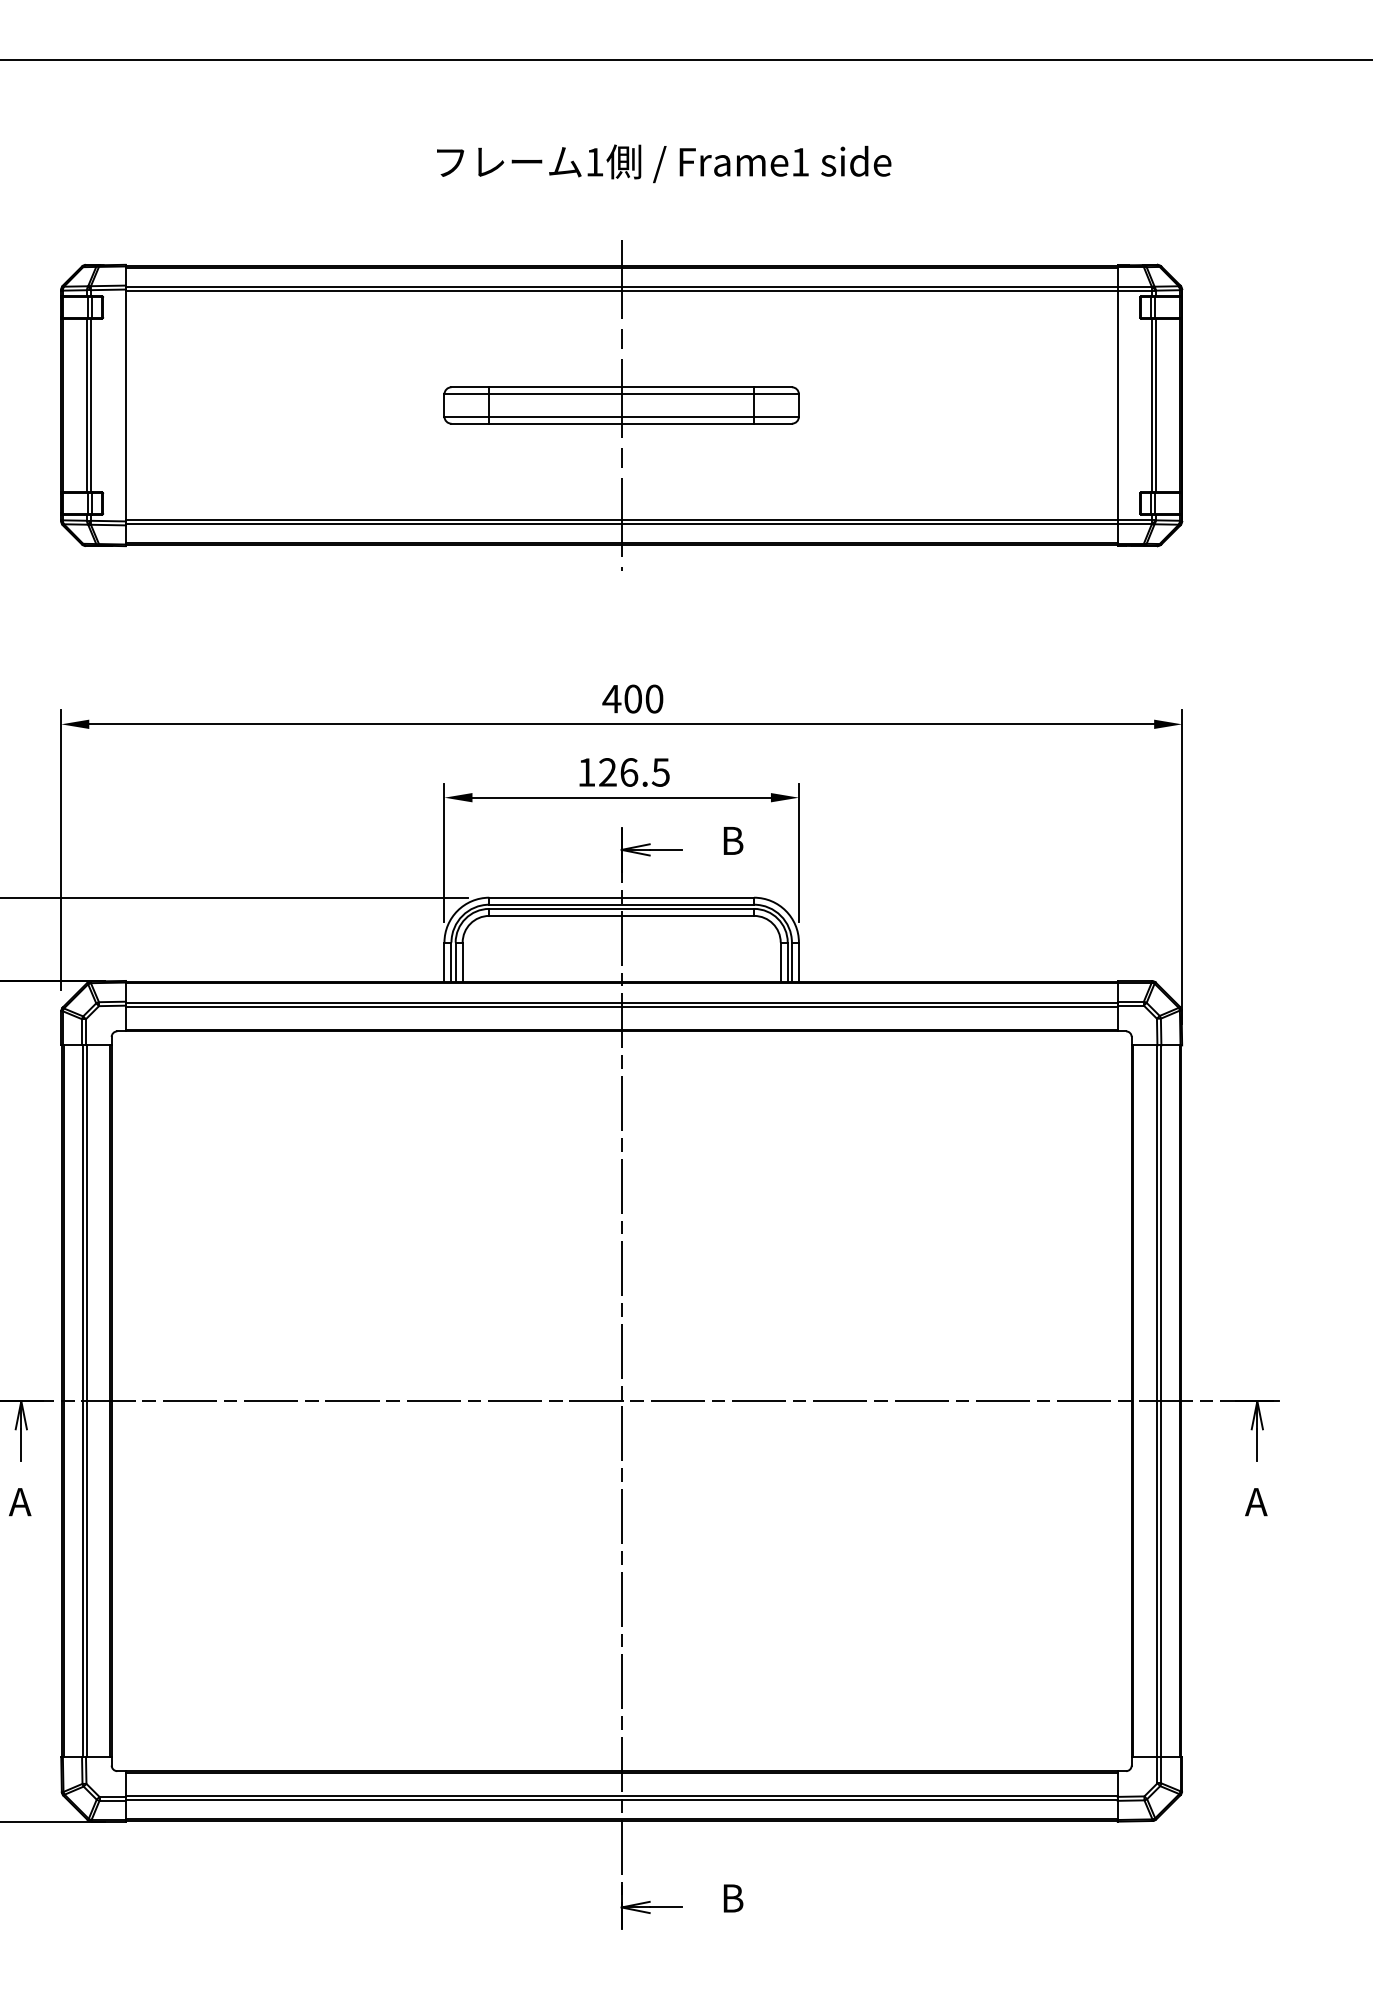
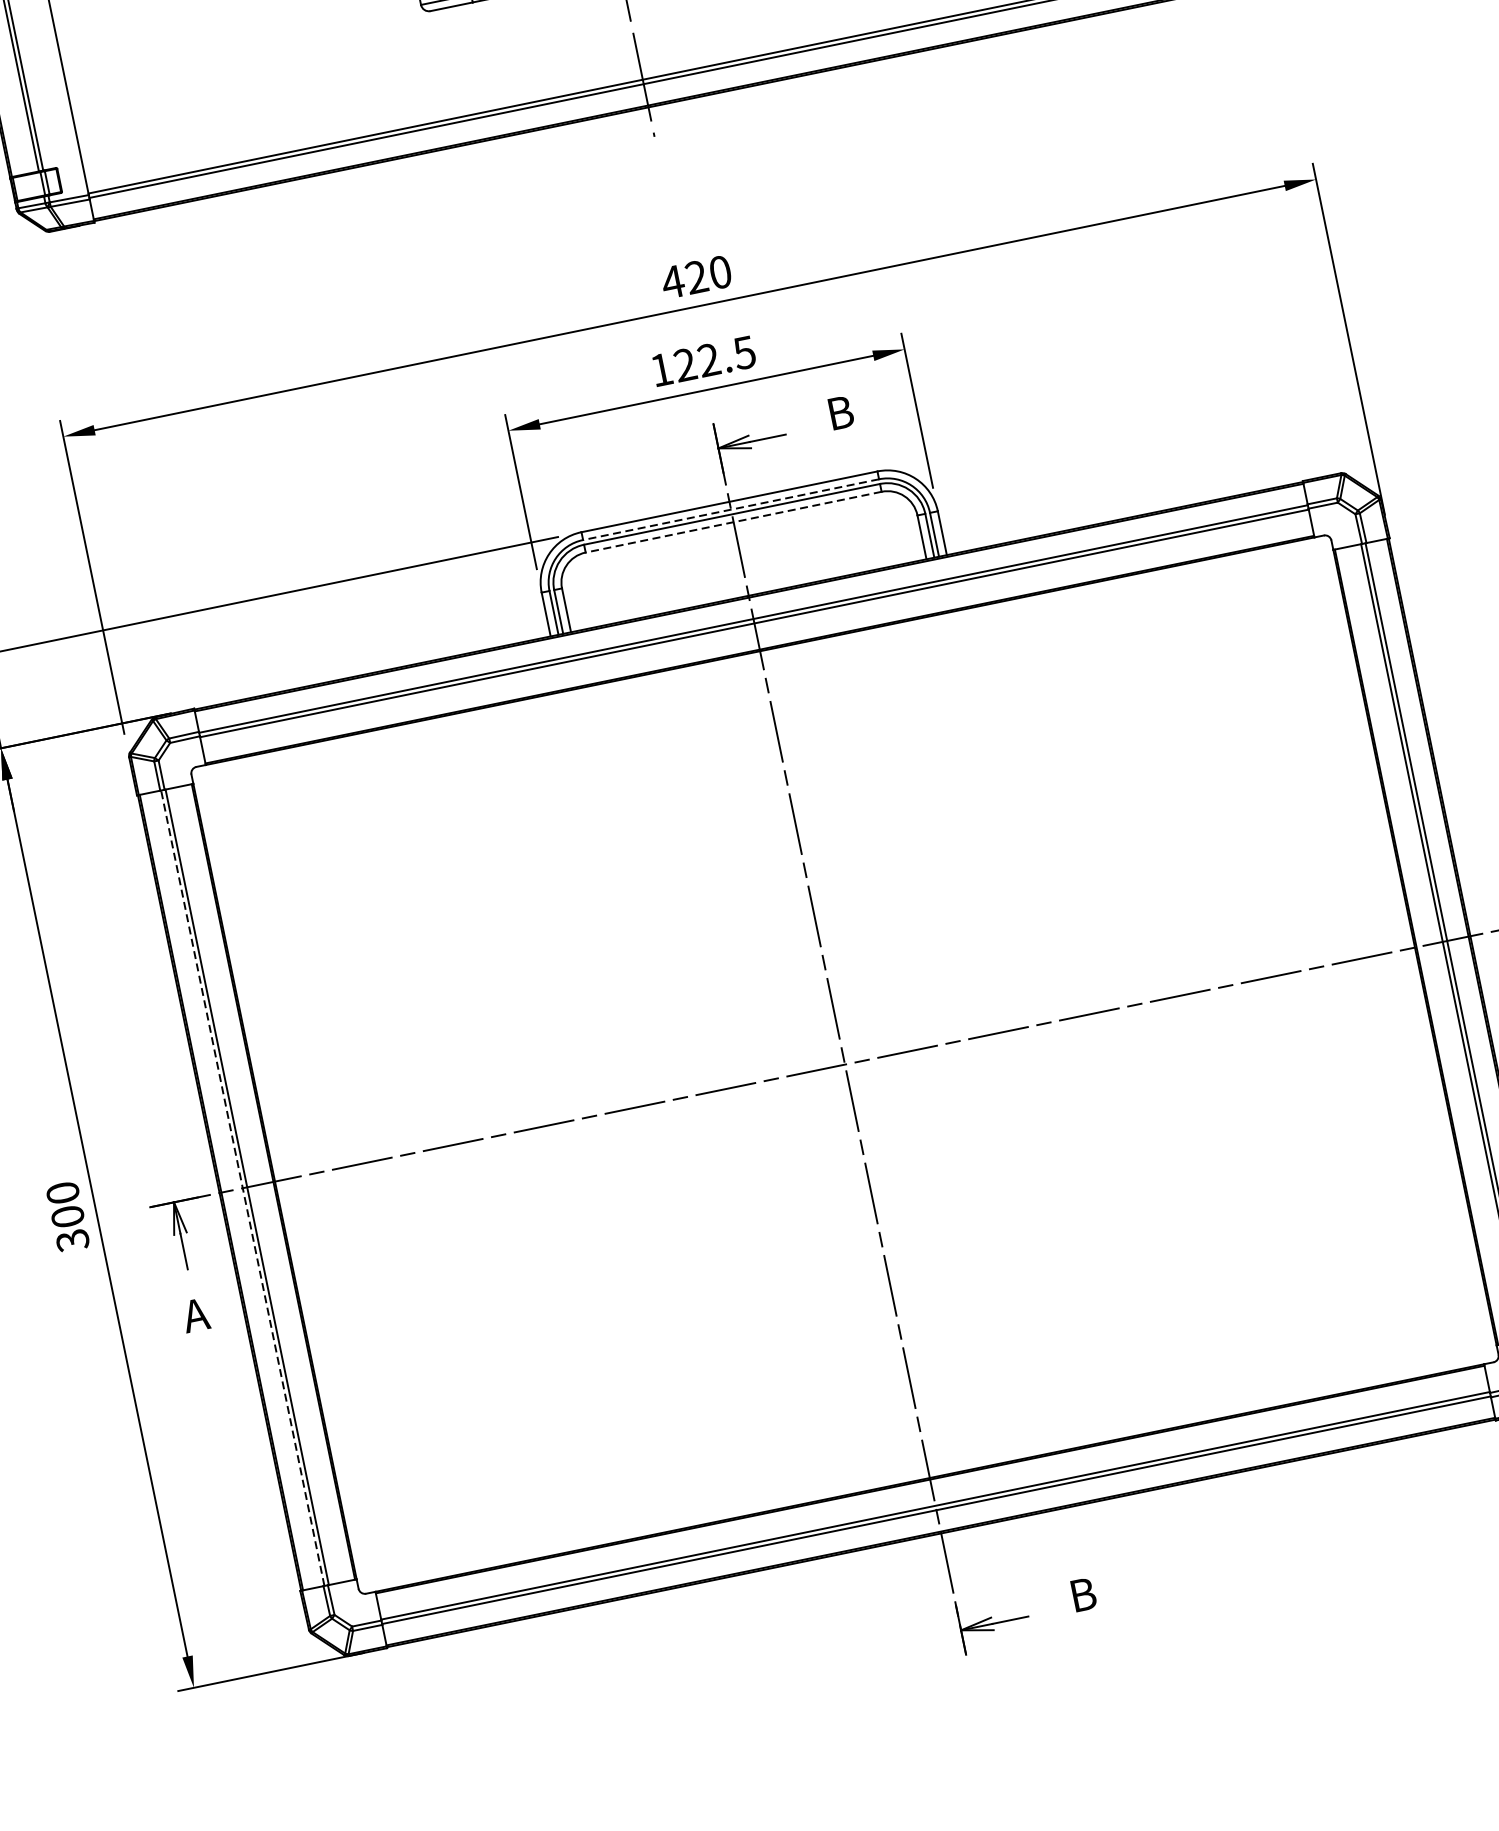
text: (632, 698) -> (695, 276), 400 -> 420
text: (629, 772) -> (709, 360), 126.5 -> 122.5
line: (621, 904) -> (730, 509), solid -> dashed
line: (621, 915) -> (733, 521), solid -> dashed
line: (82, 1401) -> (242, 1188), solid -> dashed

